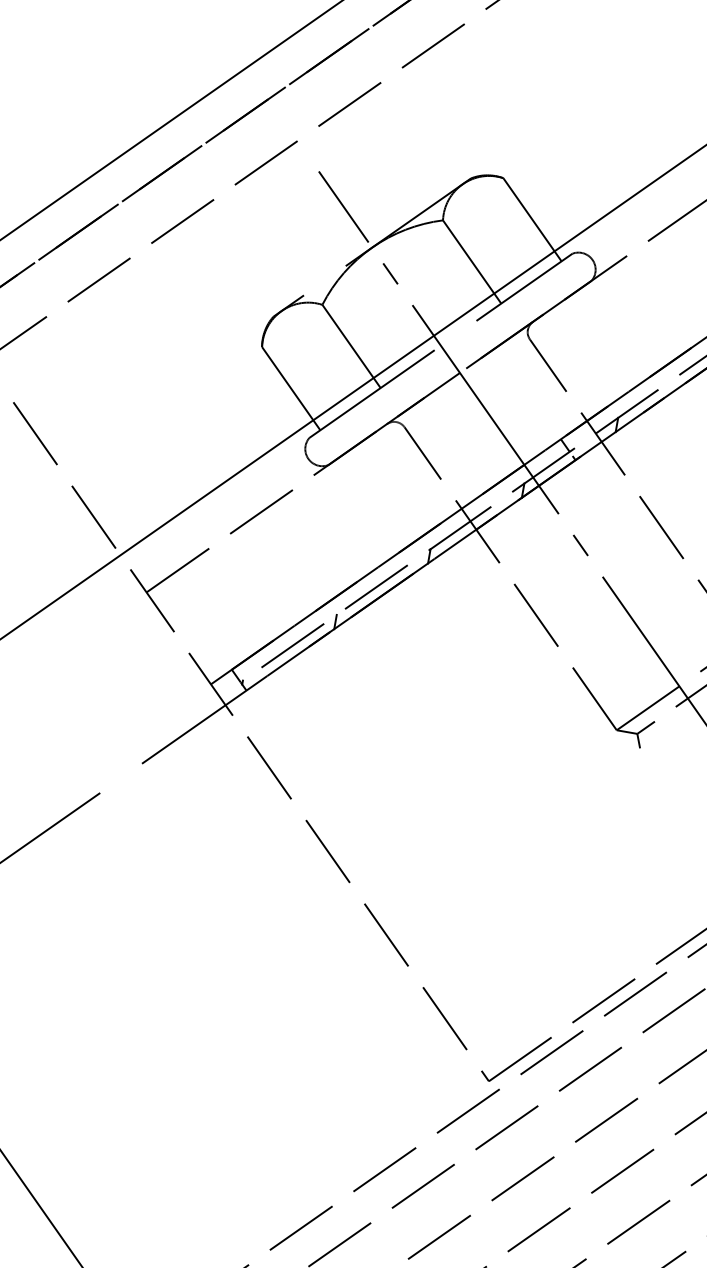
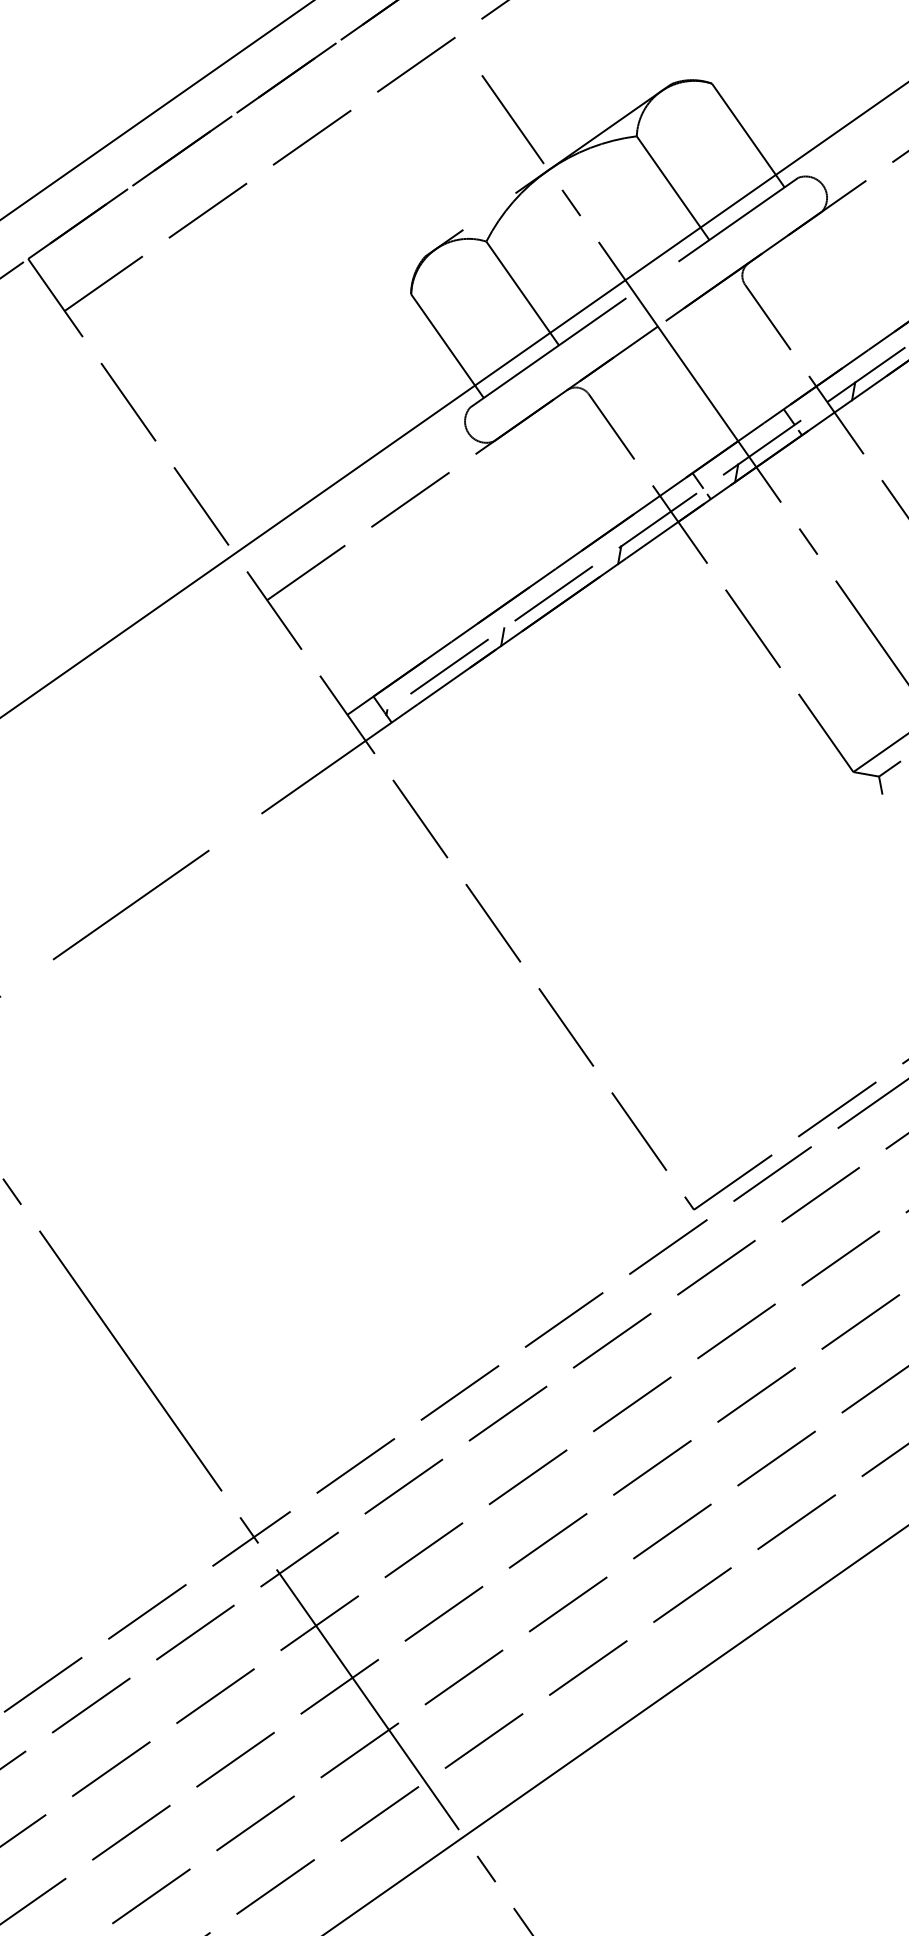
line: (494, 501) -> (701, 486), added

